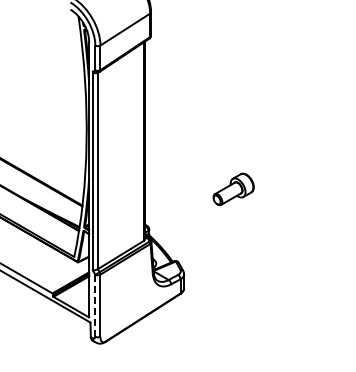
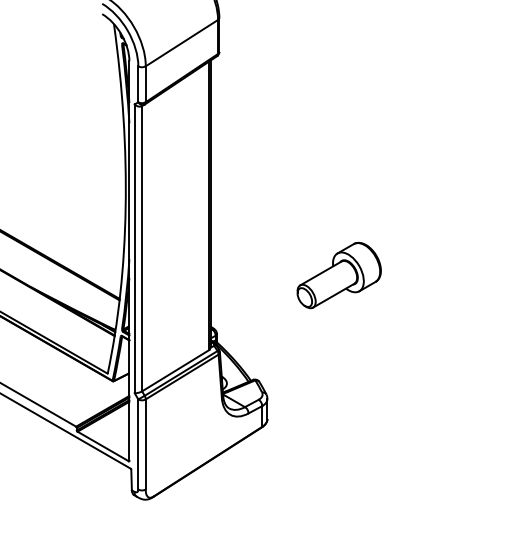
part: (233, 189) -> (339, 275), size x1.43
line: (95, 305) -> (138, 444), dashed -> solid

